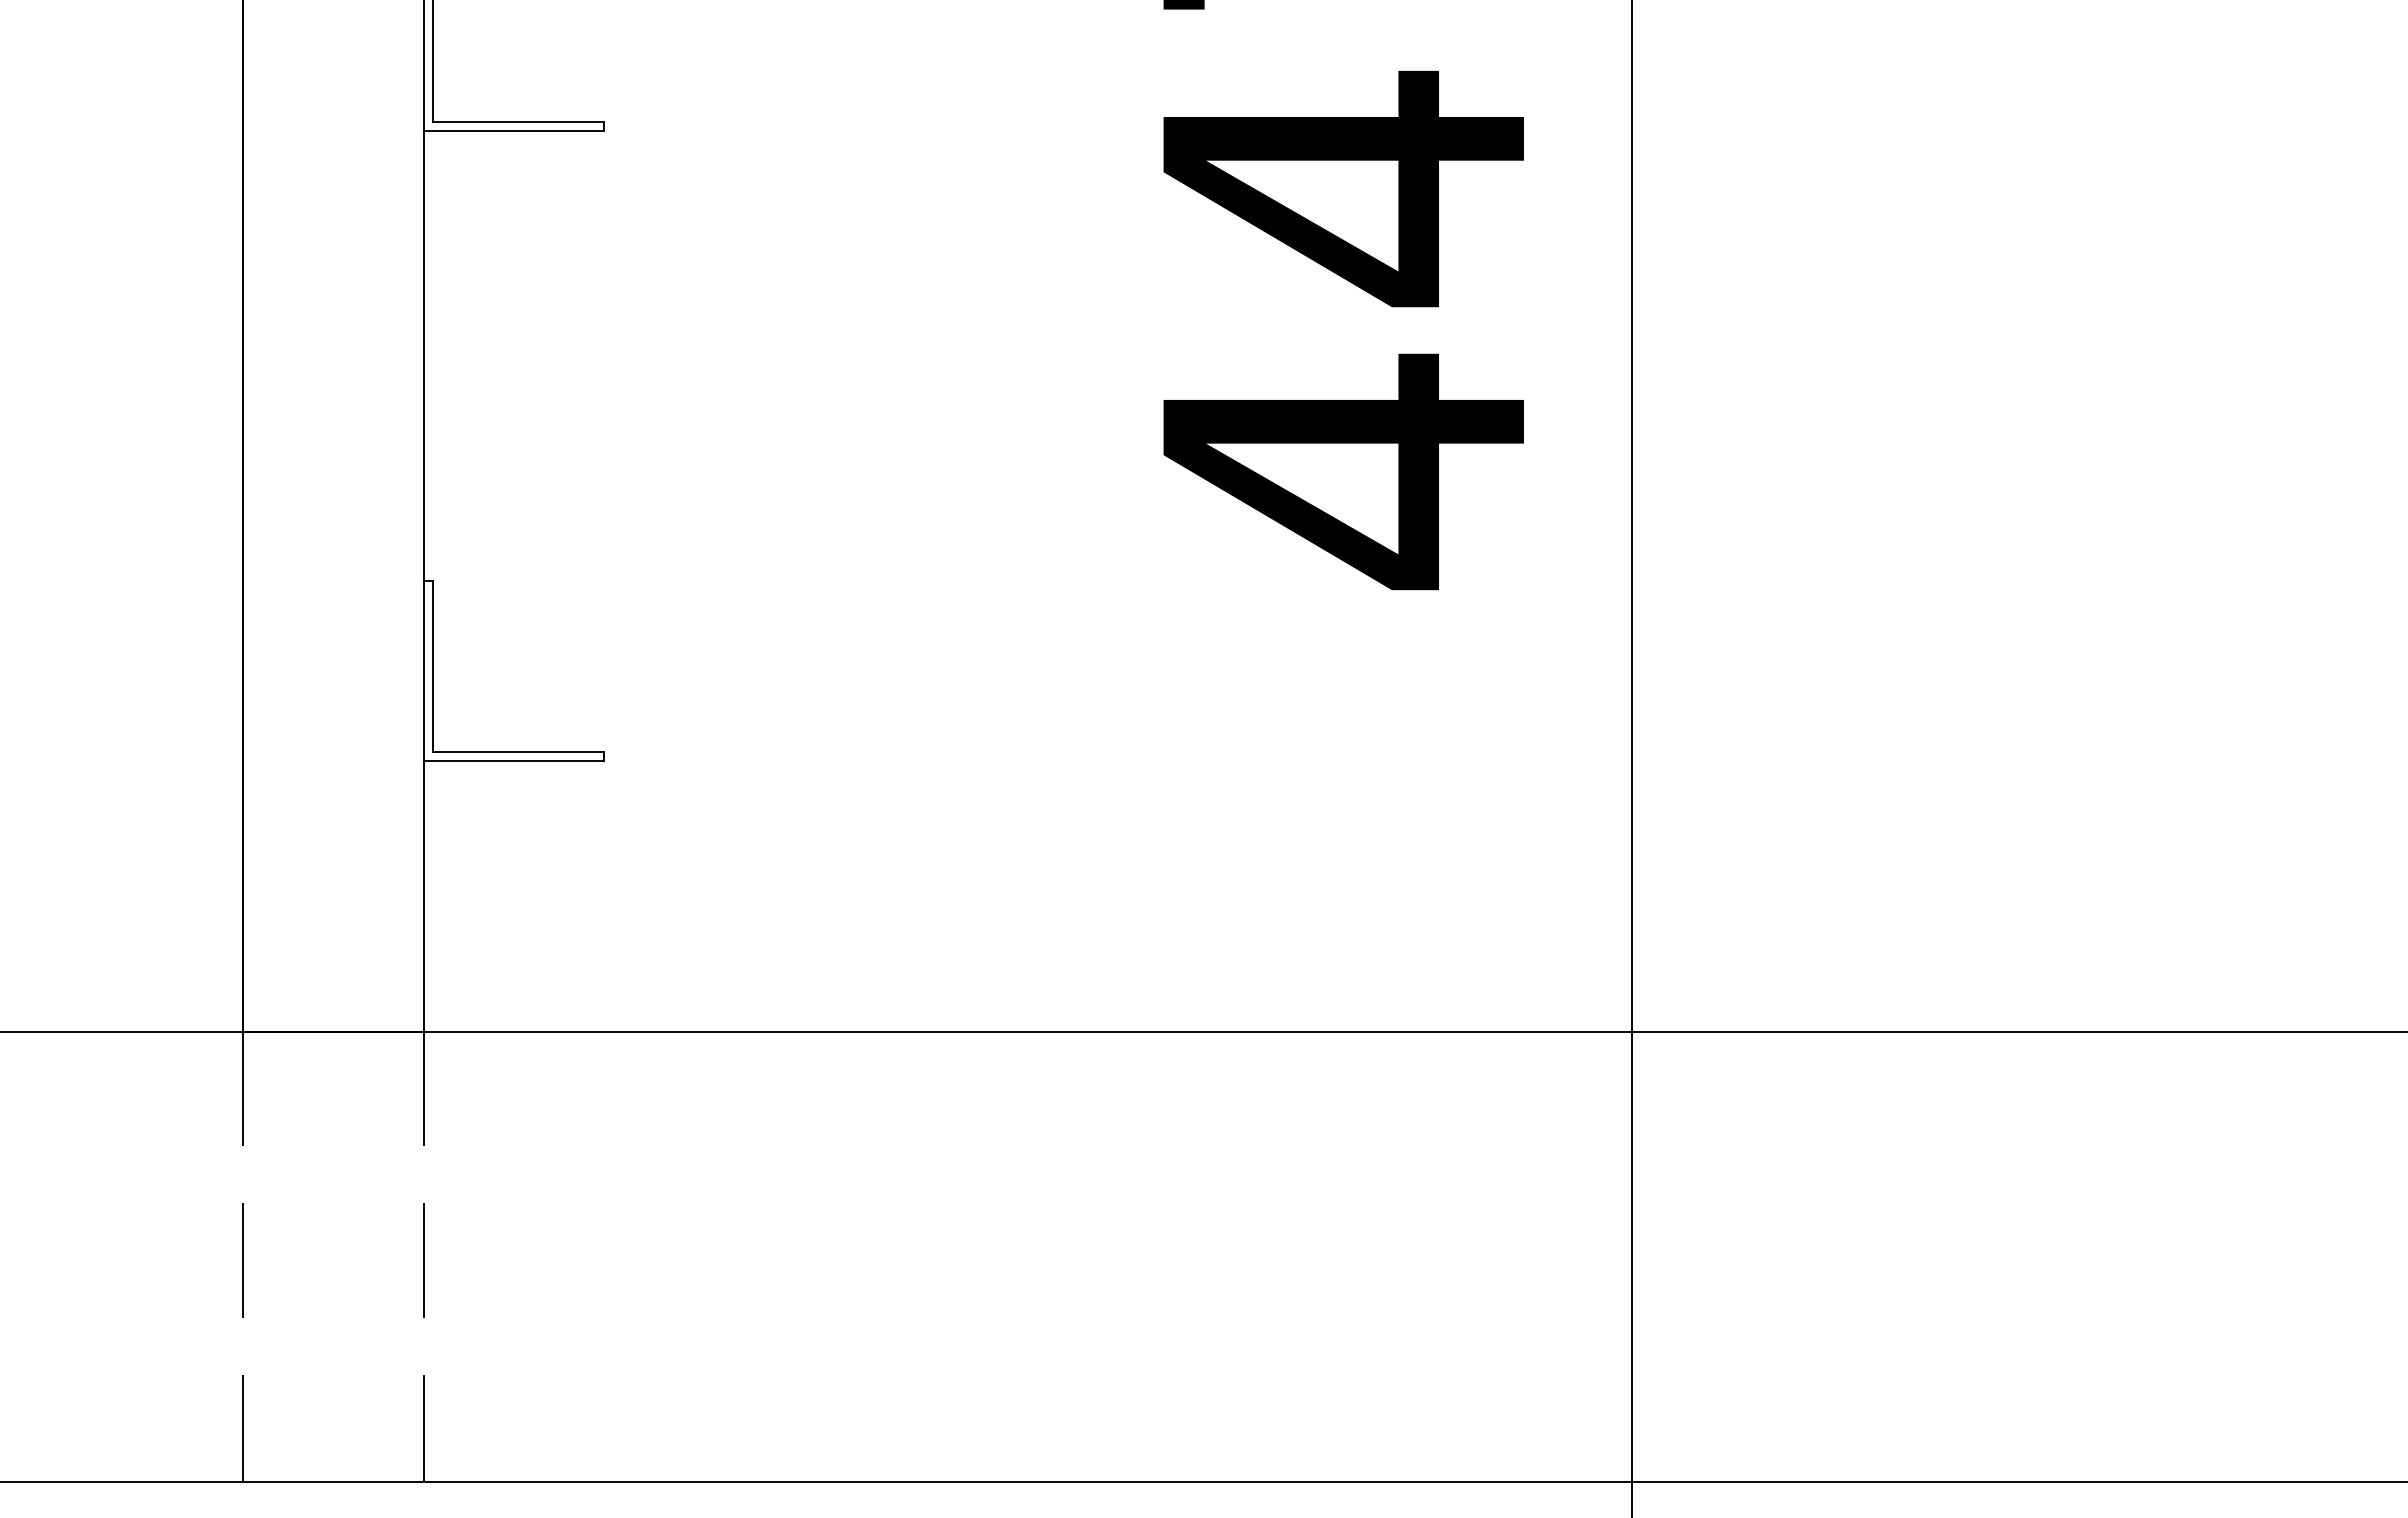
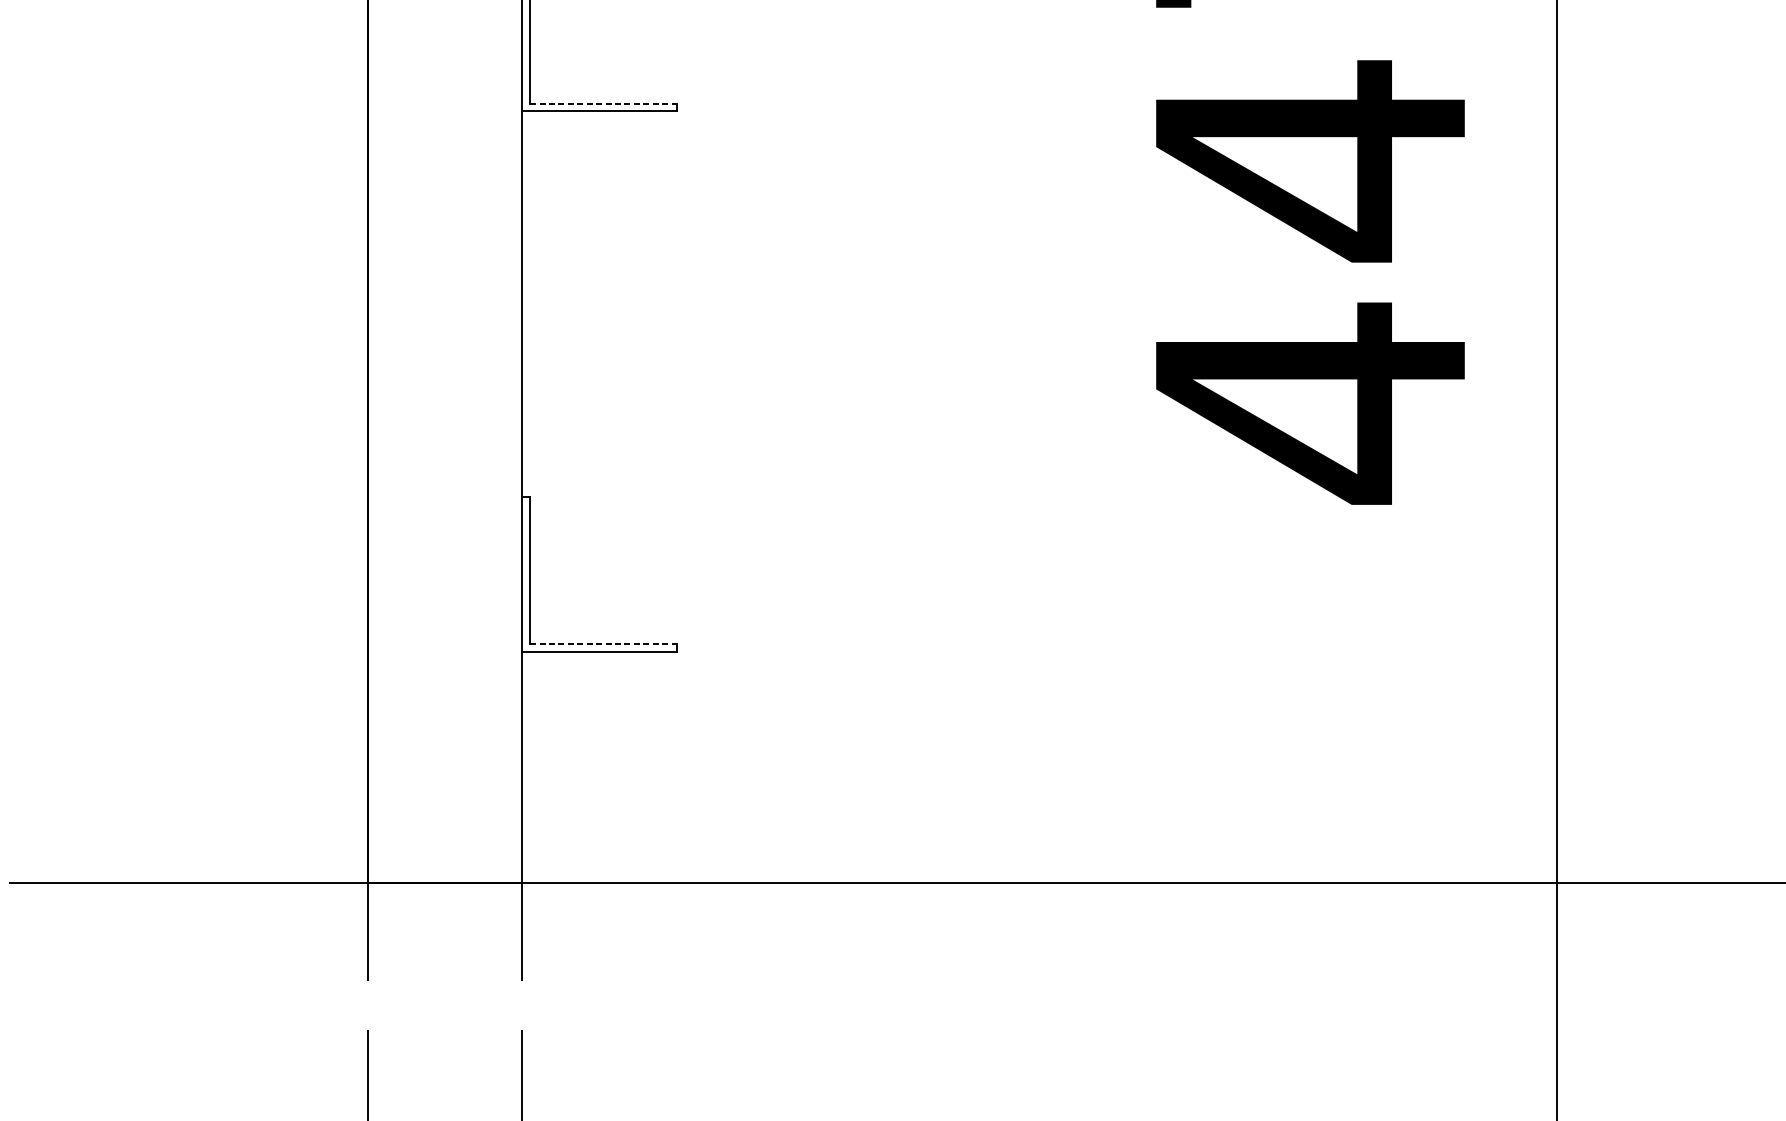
line: (518, 121) -> (603, 103), solid -> dashed
line: (518, 752) -> (603, 643), solid -> dashed

